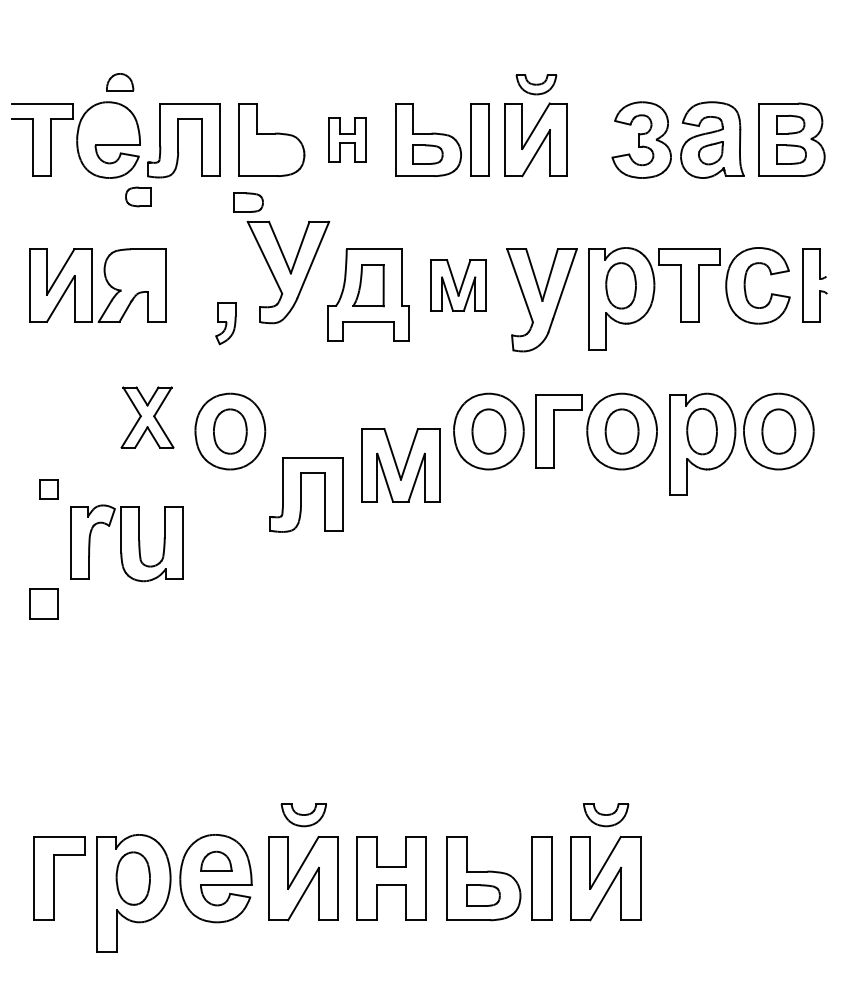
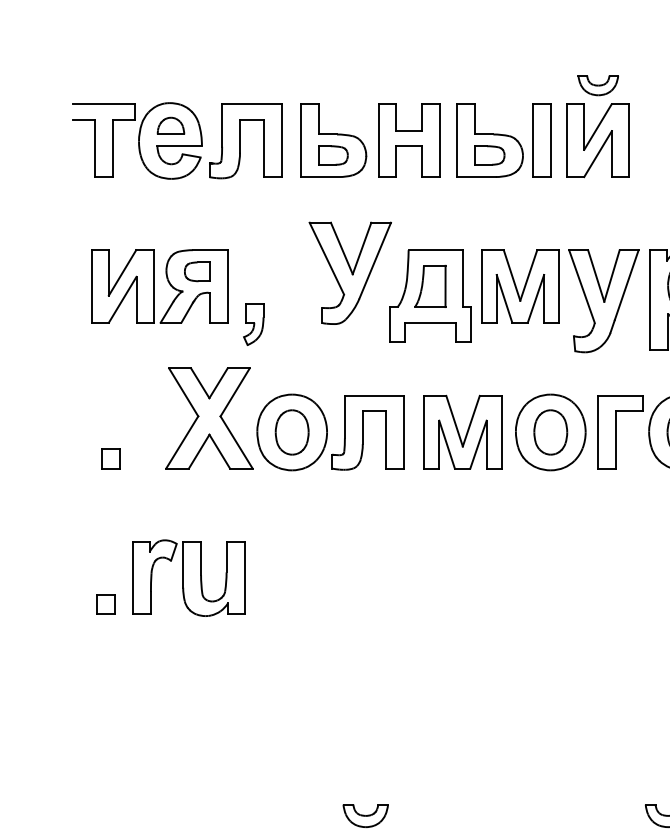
part: (120, 82) -> (171, 126), moved
part: (347, 139) -> (409, 140), size x1.67
part: (138, 196) -> (197, 271), moved
part: (248, 202) -> (333, 155), moved
part: (458, 285) -> (520, 286), size x1.43
part: (225, 323) -> (253, 324), moved
part: (147, 417) -> (209, 418), size x1.67
part: (400, 465) -> (462, 432), moved
part: (48, 489) -> (110, 459), moved
part: (306, 494) -> (368, 432), moved
part: (126, 543) -> (188, 578), moved
part: (43, 603) -> (105, 604), size x0.62

